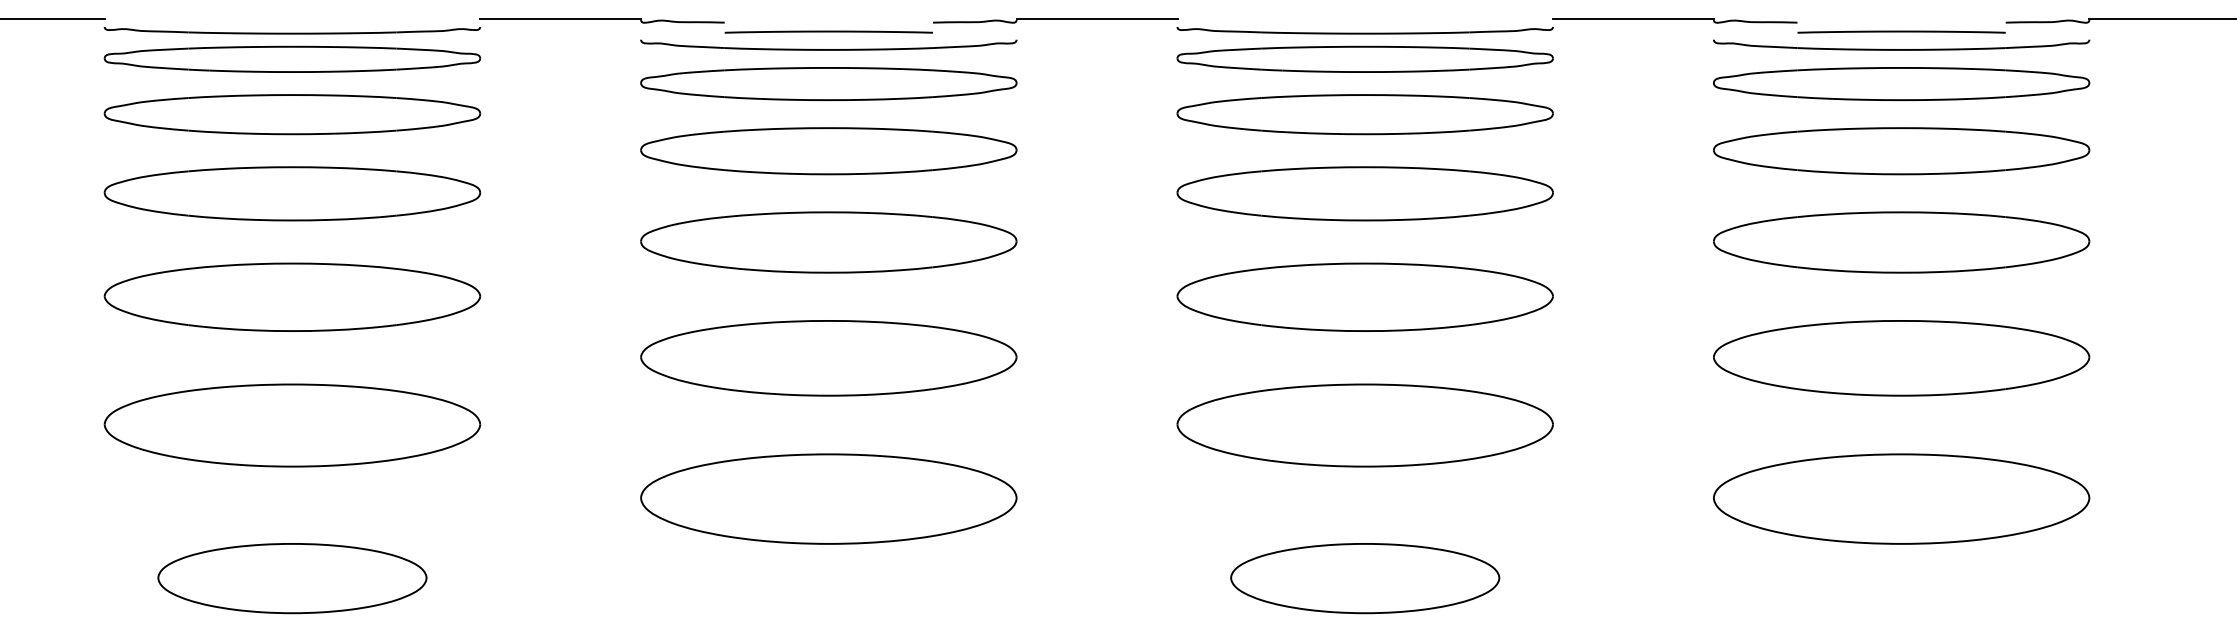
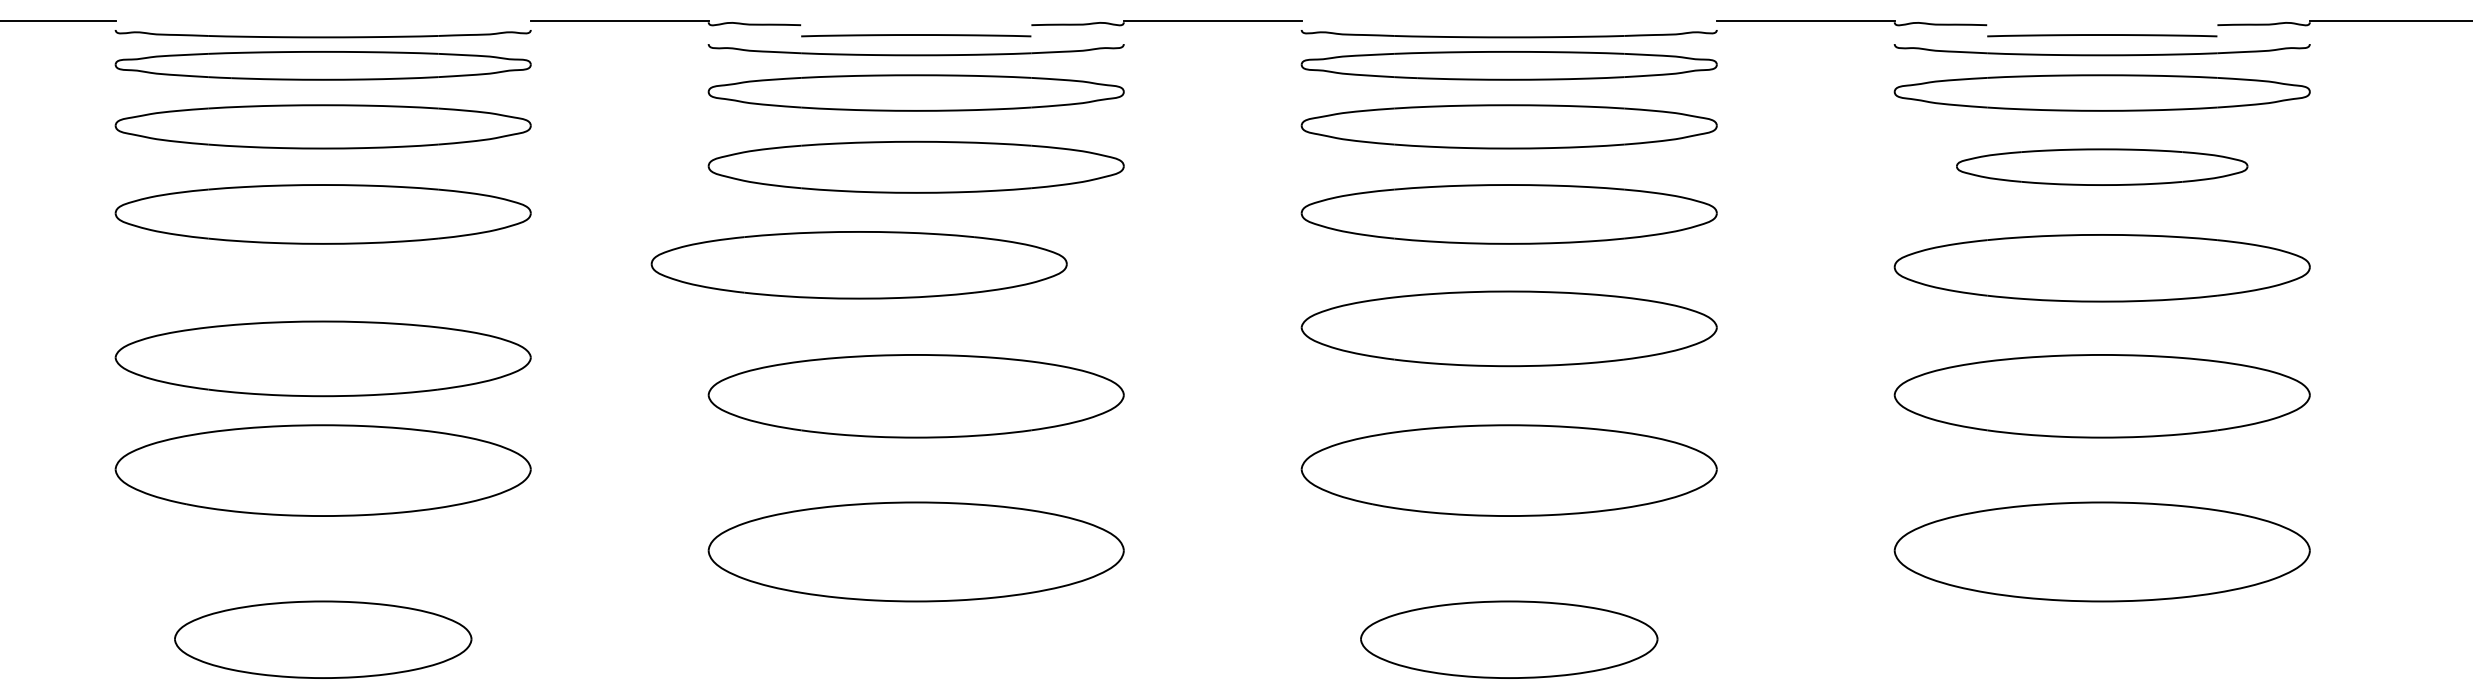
part: (1900, 150) -> (2101, 166), size x0.7
part: (828, 242) -> (858, 265), moved
part: (291, 297) -> (322, 358), moved

